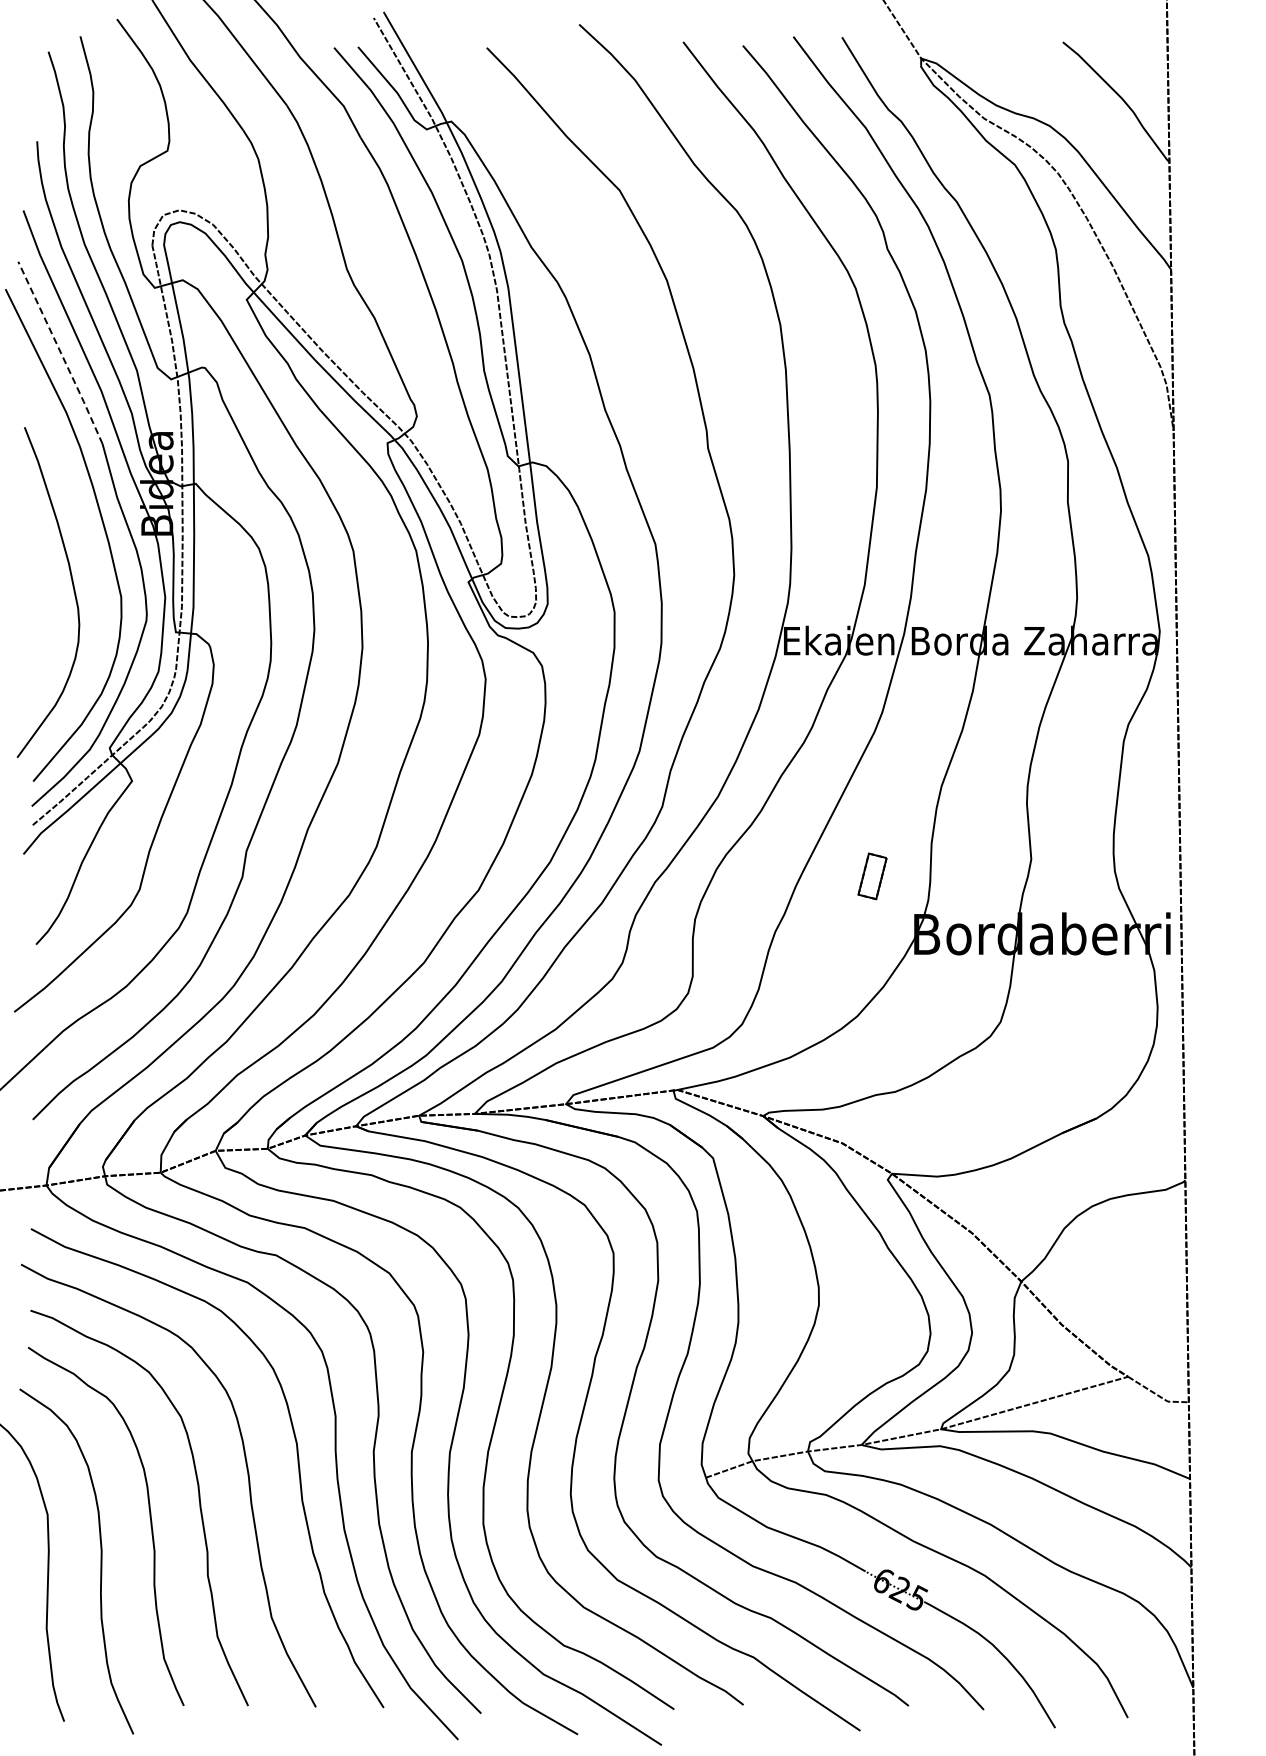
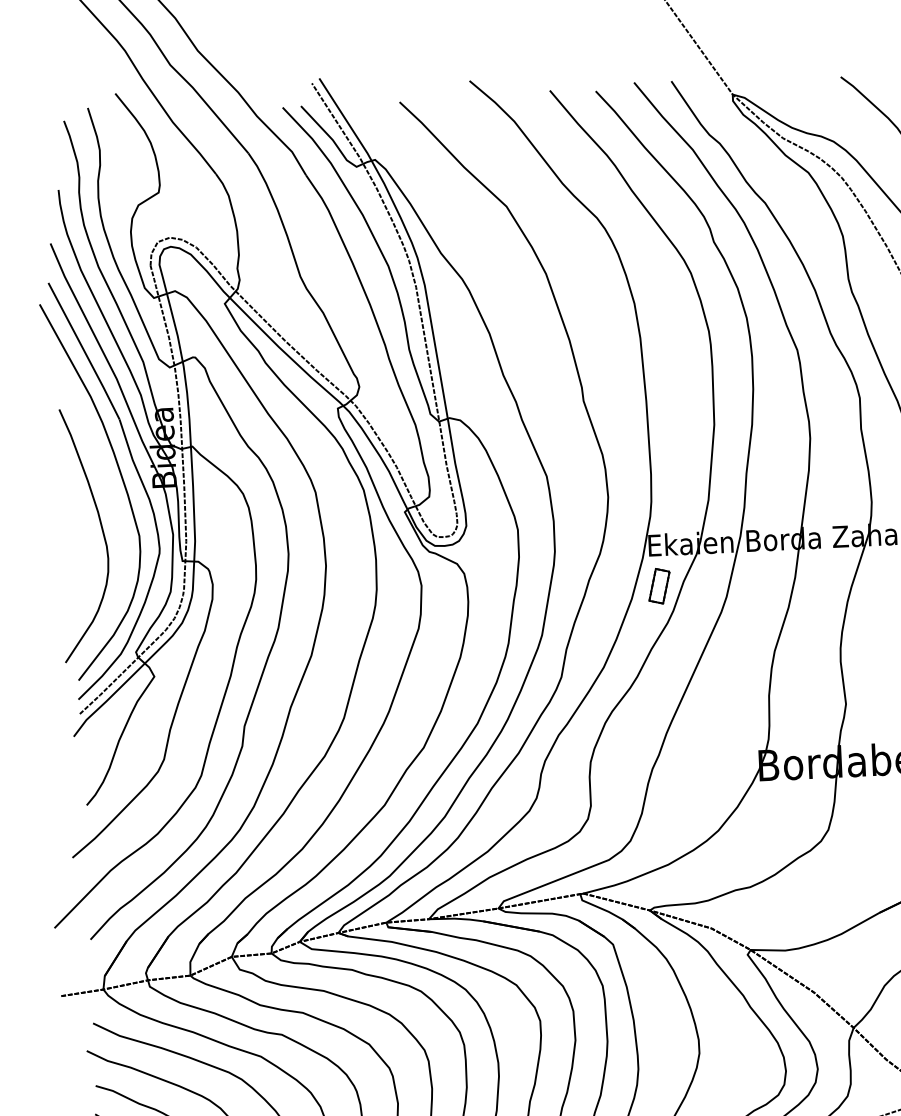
line: (60, 352) -> (84, 350), dashed -> solid
part: (872, 876) -> (659, 586), moved

